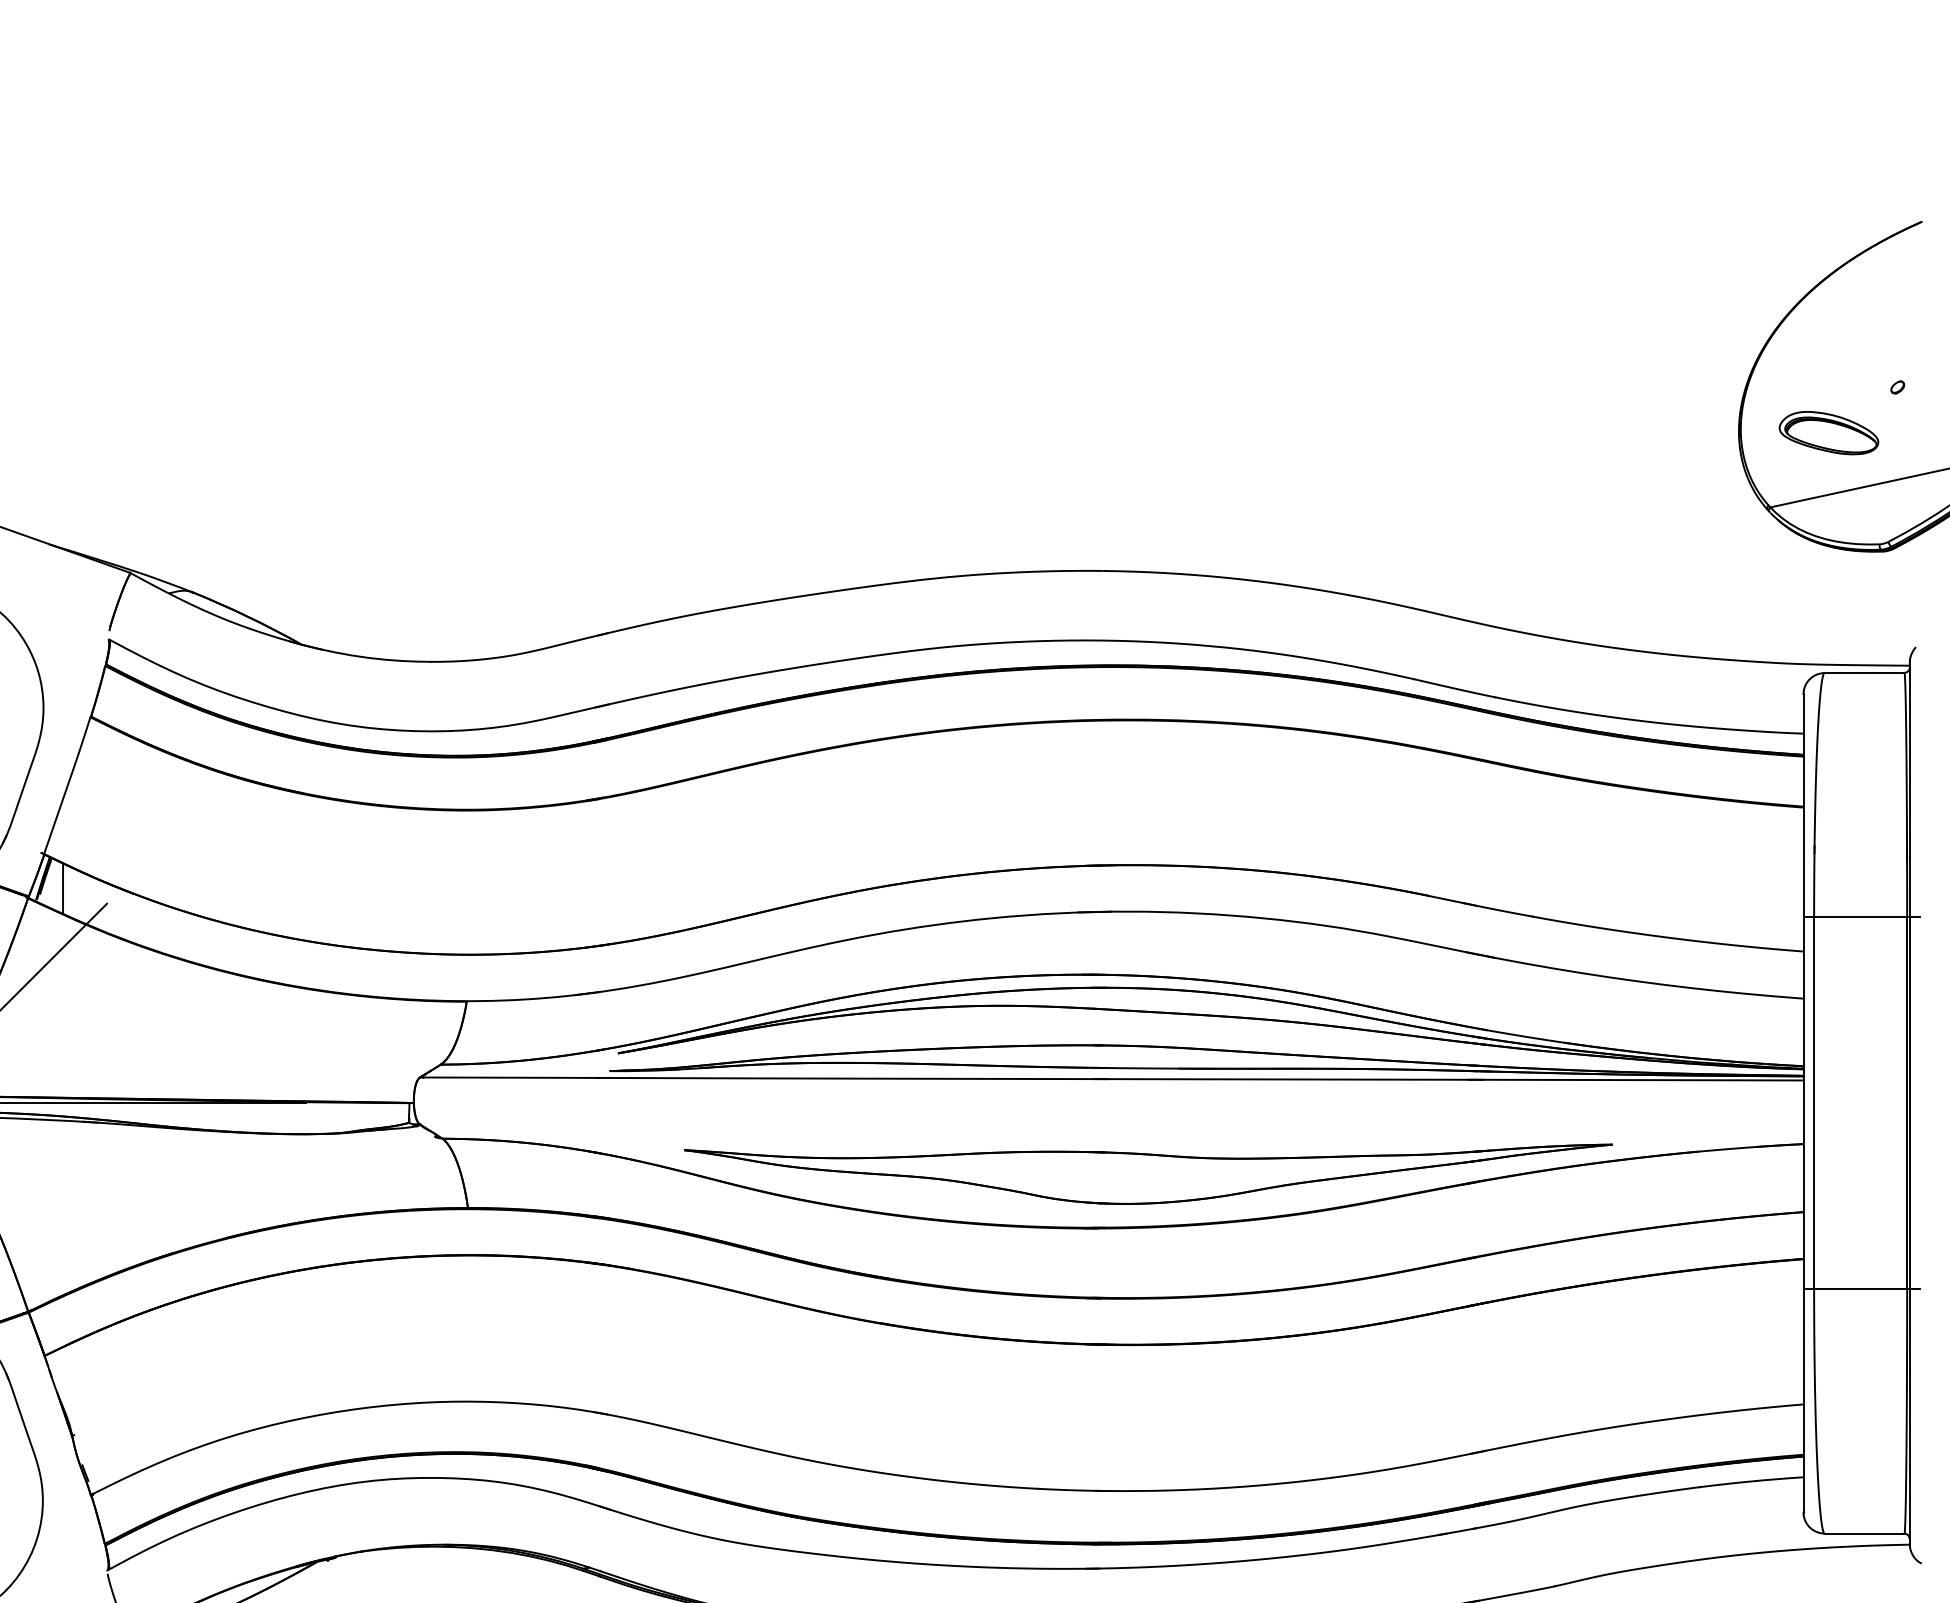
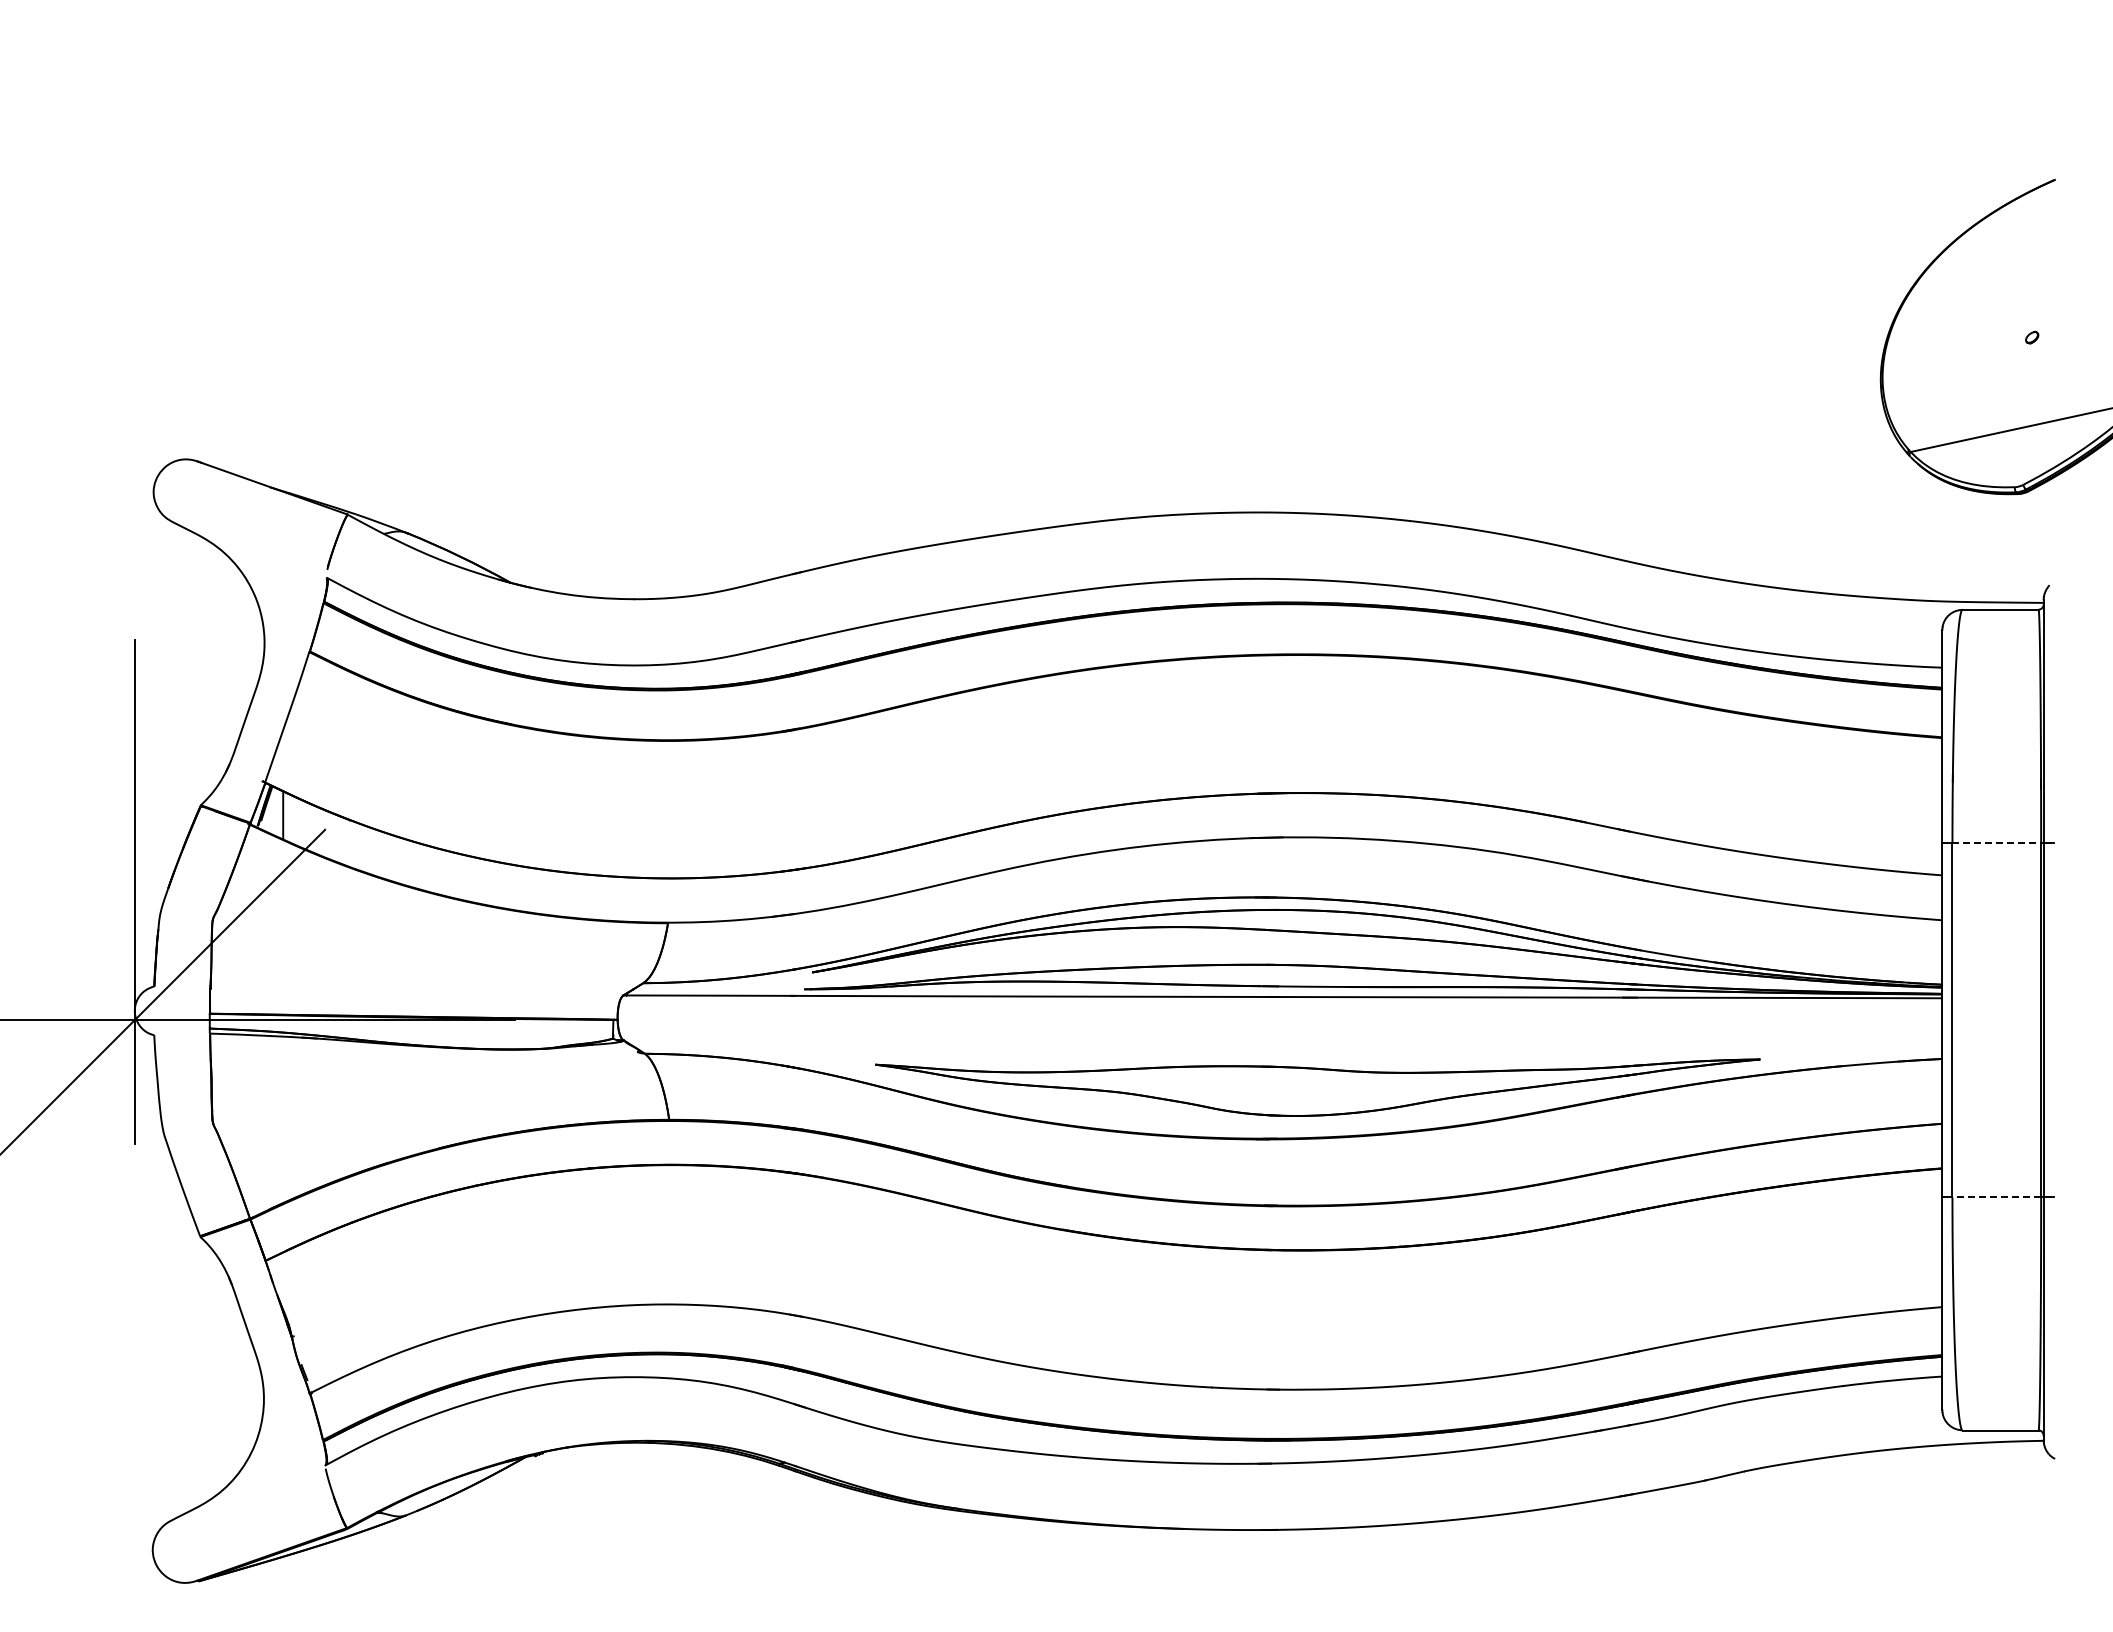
part: (1828, 433) -> (1966, 381), removed
line: (1861, 917) -> (1997, 842), solid -> dashed
line: (1860, 1289) -> (1996, 1197), solid -> dashed

